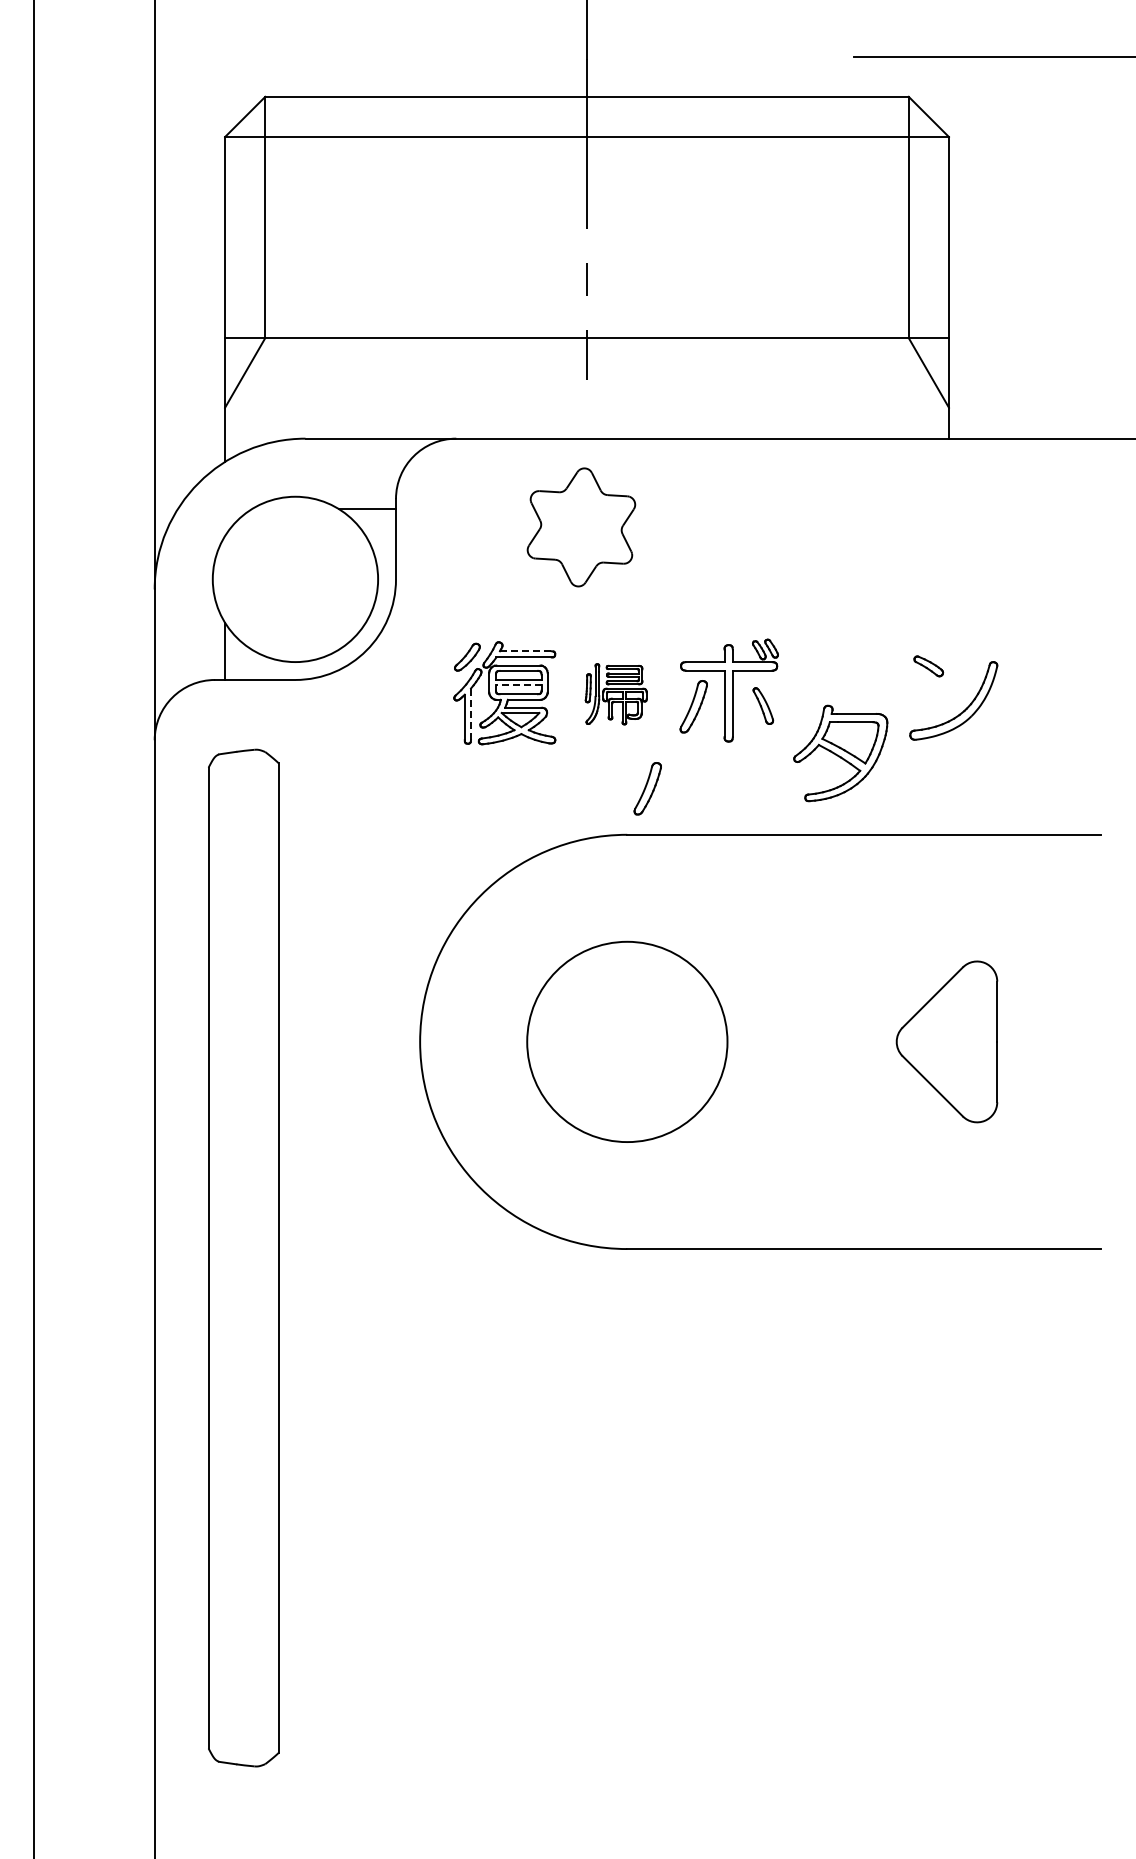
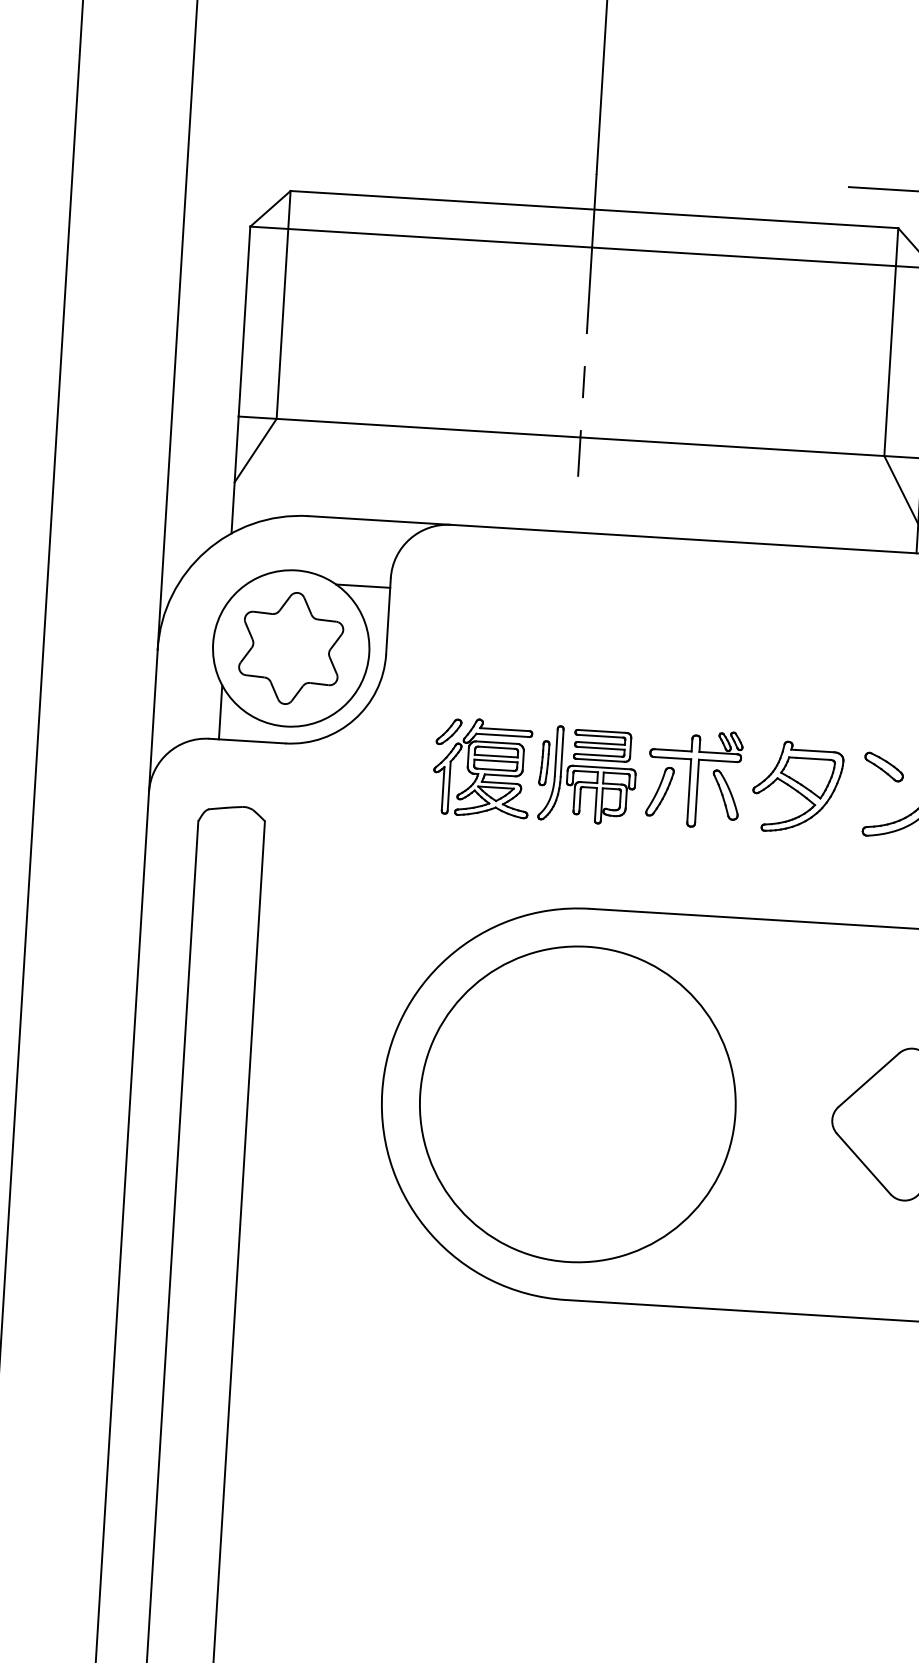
part: (581, 527) -> (291, 648), moved
line: (525, 651) -> (504, 729), dashed -> solid
part: (928, 666) -> (883, 767), size x1.43
line: (518, 684) -> (495, 760), dashed -> solid
part: (615, 694) -> (586, 775), size x1.67
part: (763, 705) -> (725, 794), size x1.43
line: (471, 714) -> (449, 786), dashed -> solid
part: (840, 753) -> (797, 787), moved
part: (647, 788) -> (611, 866), removed
circle: (627, 1041) -> (578, 1104), size x1.67

